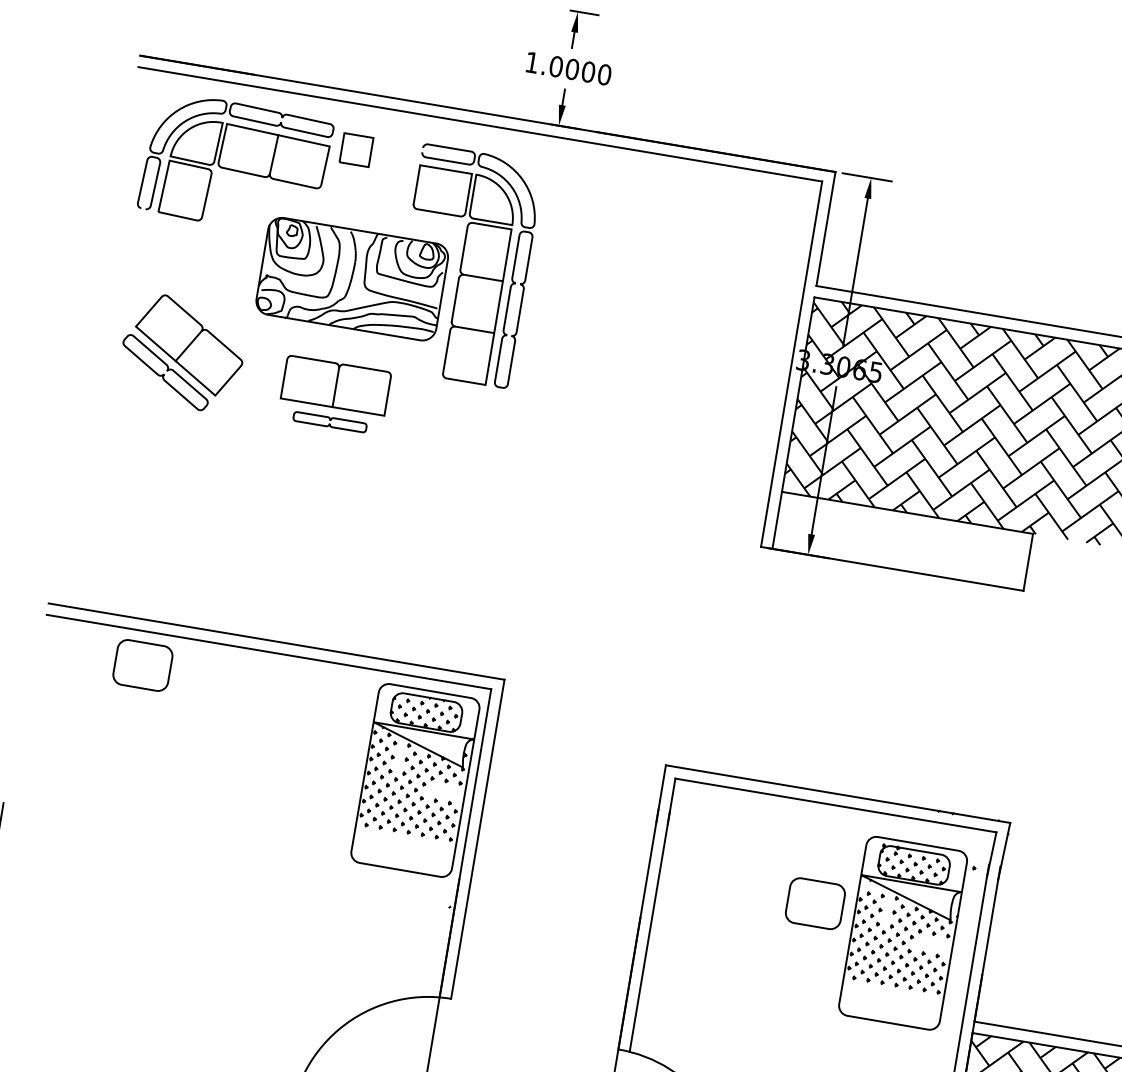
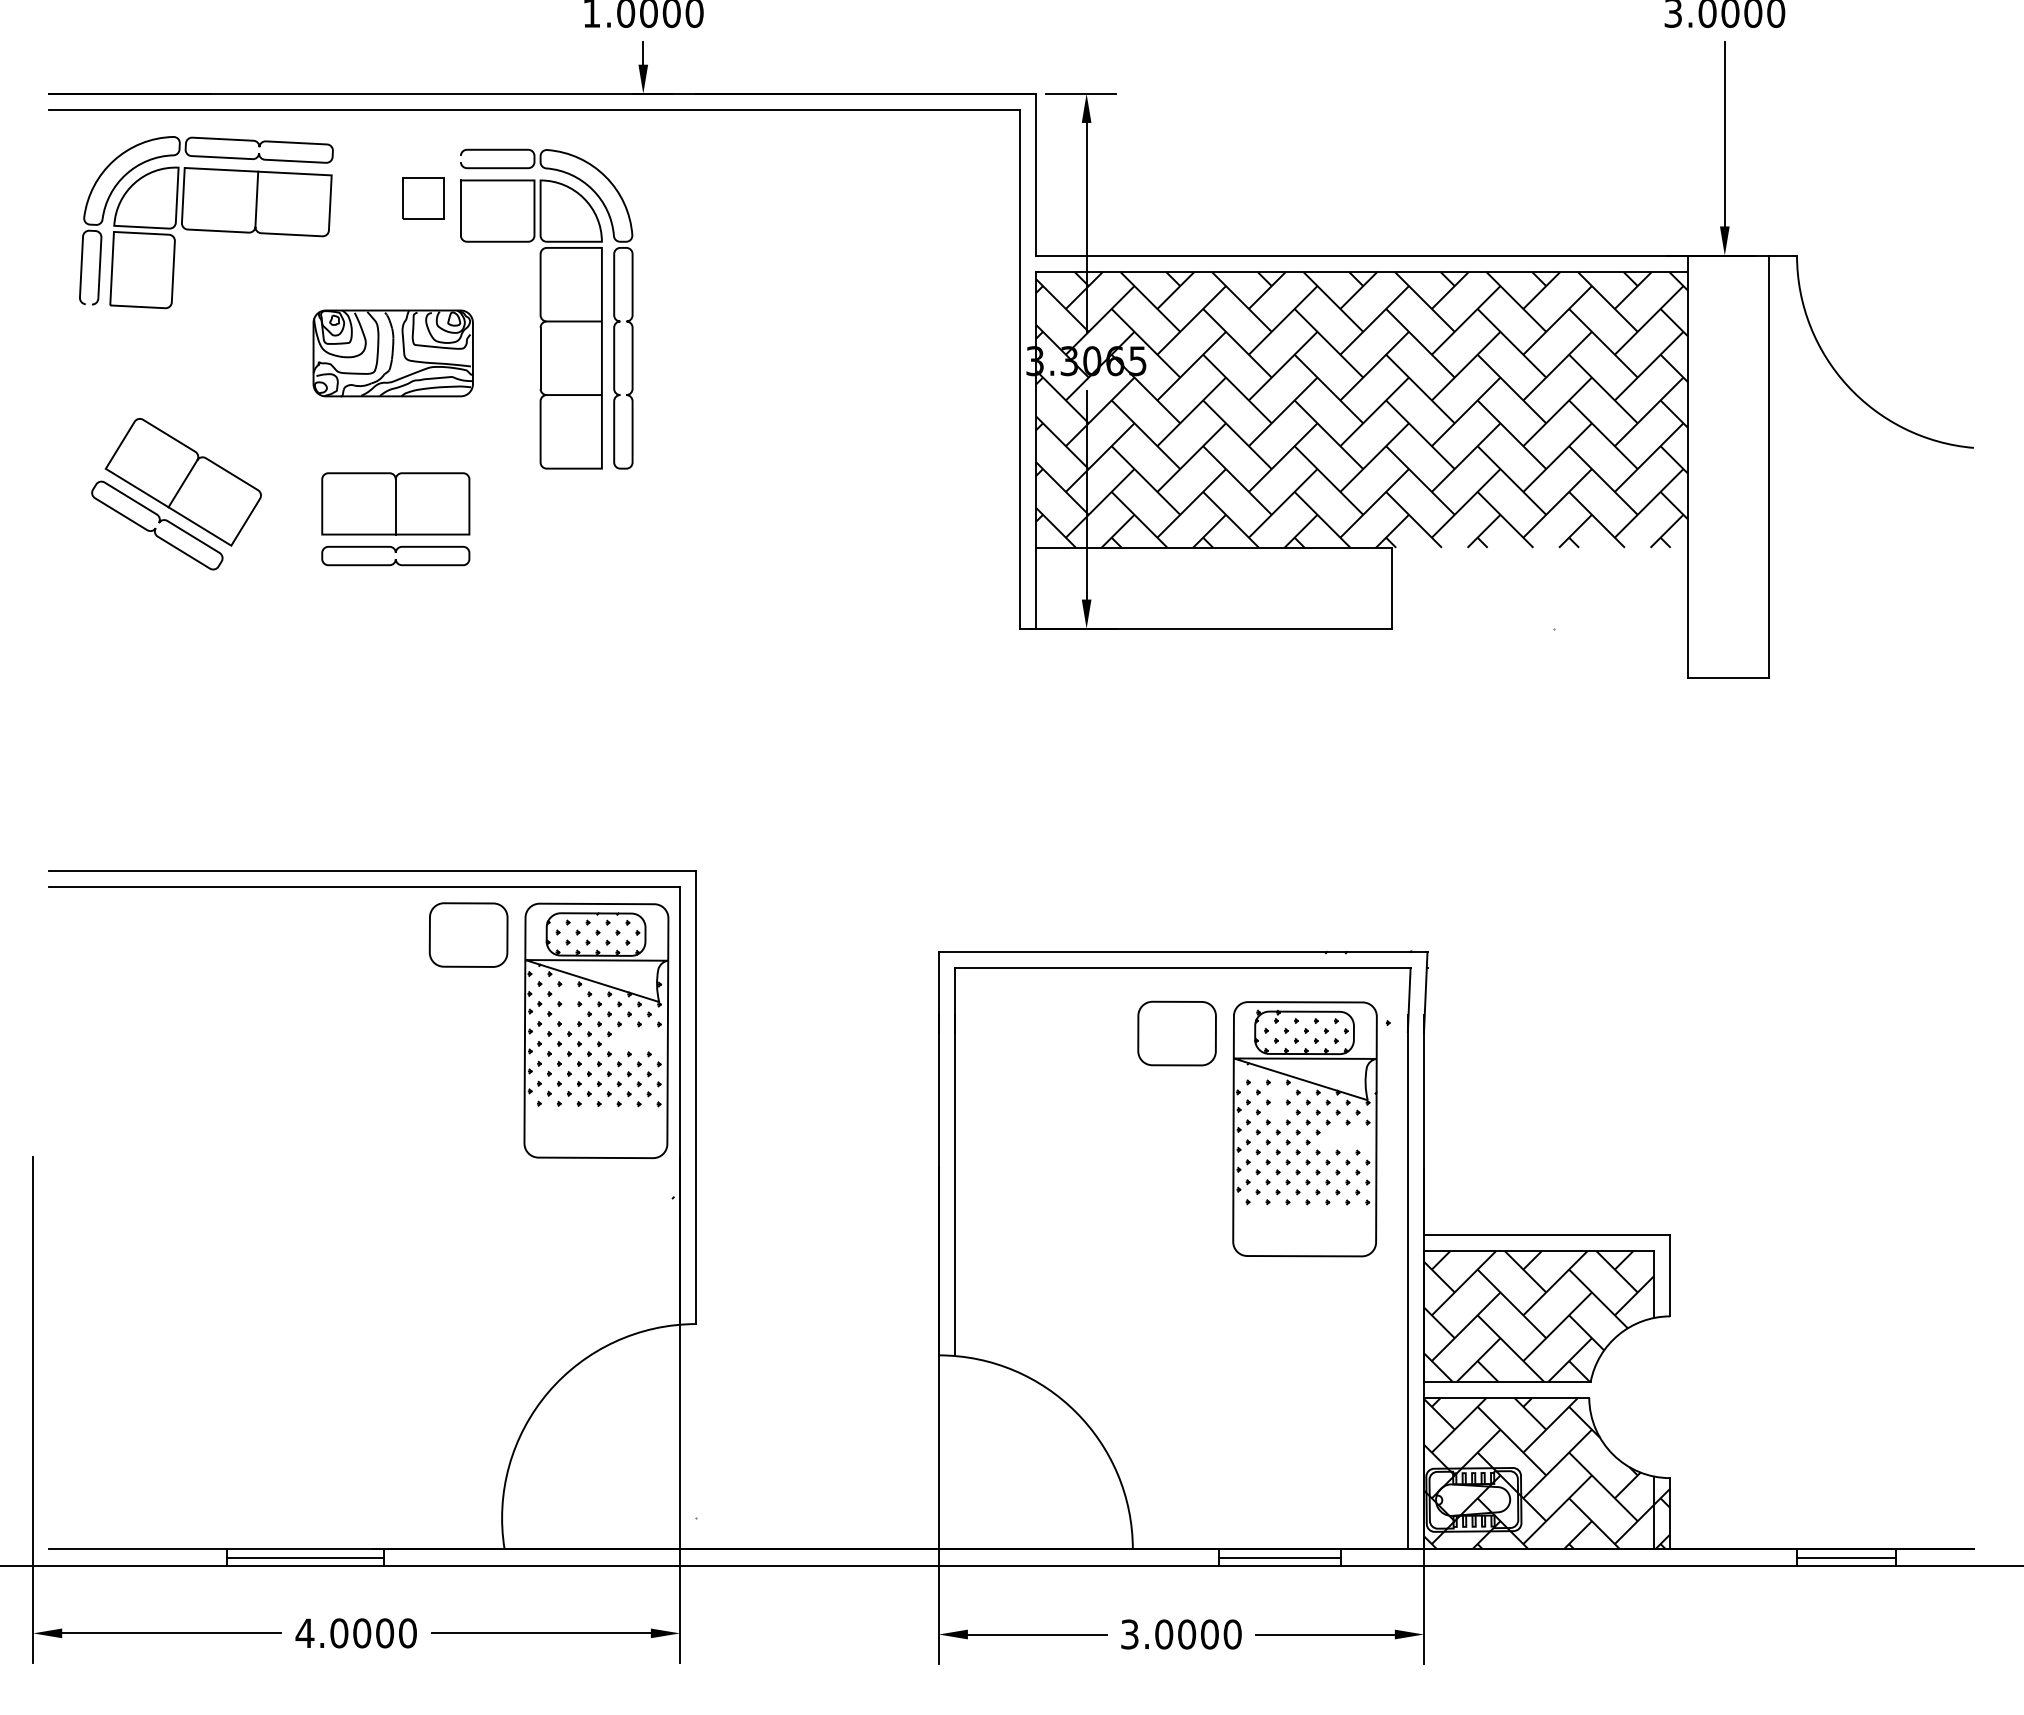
part: (356, 150) -> (423, 198), moved
part: (351, 279) -> (392, 353), size x0.62
part: (329, 421) -> (395, 555), size x1.43
part: (142, 665) -> (468, 934), moved
part: (814, 903) -> (1176, 1033), moved

